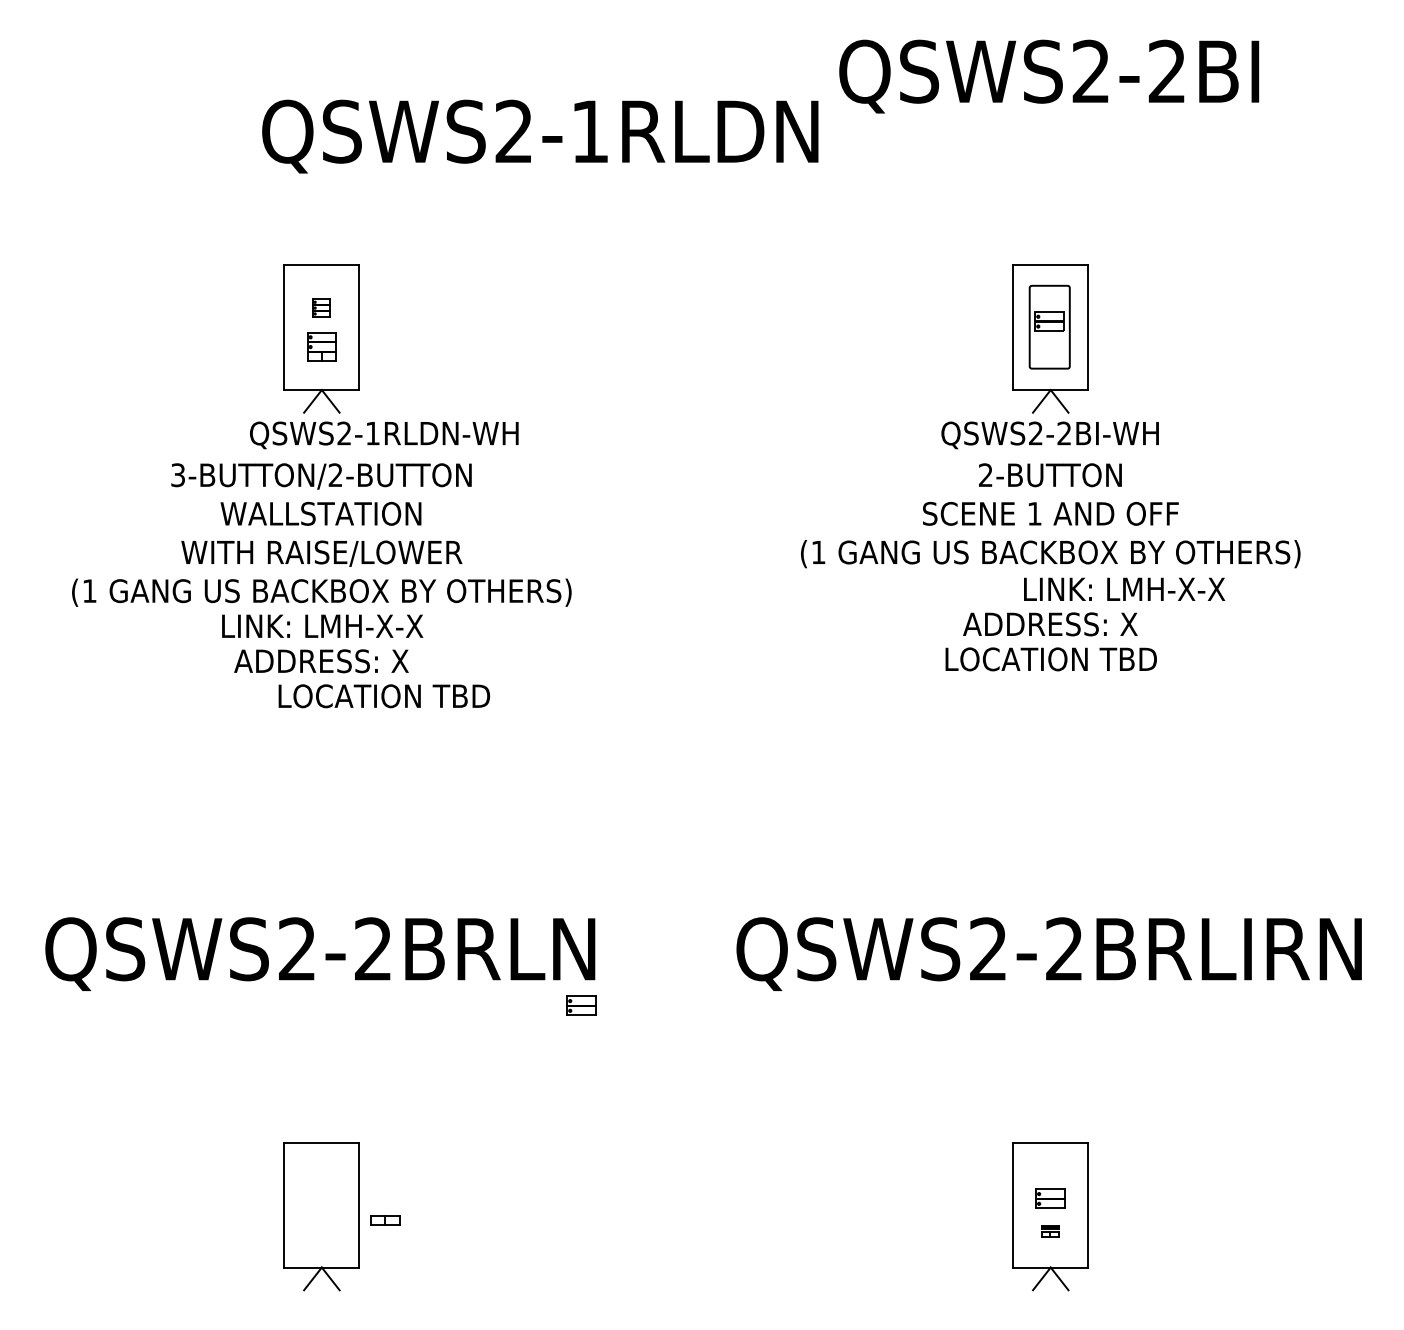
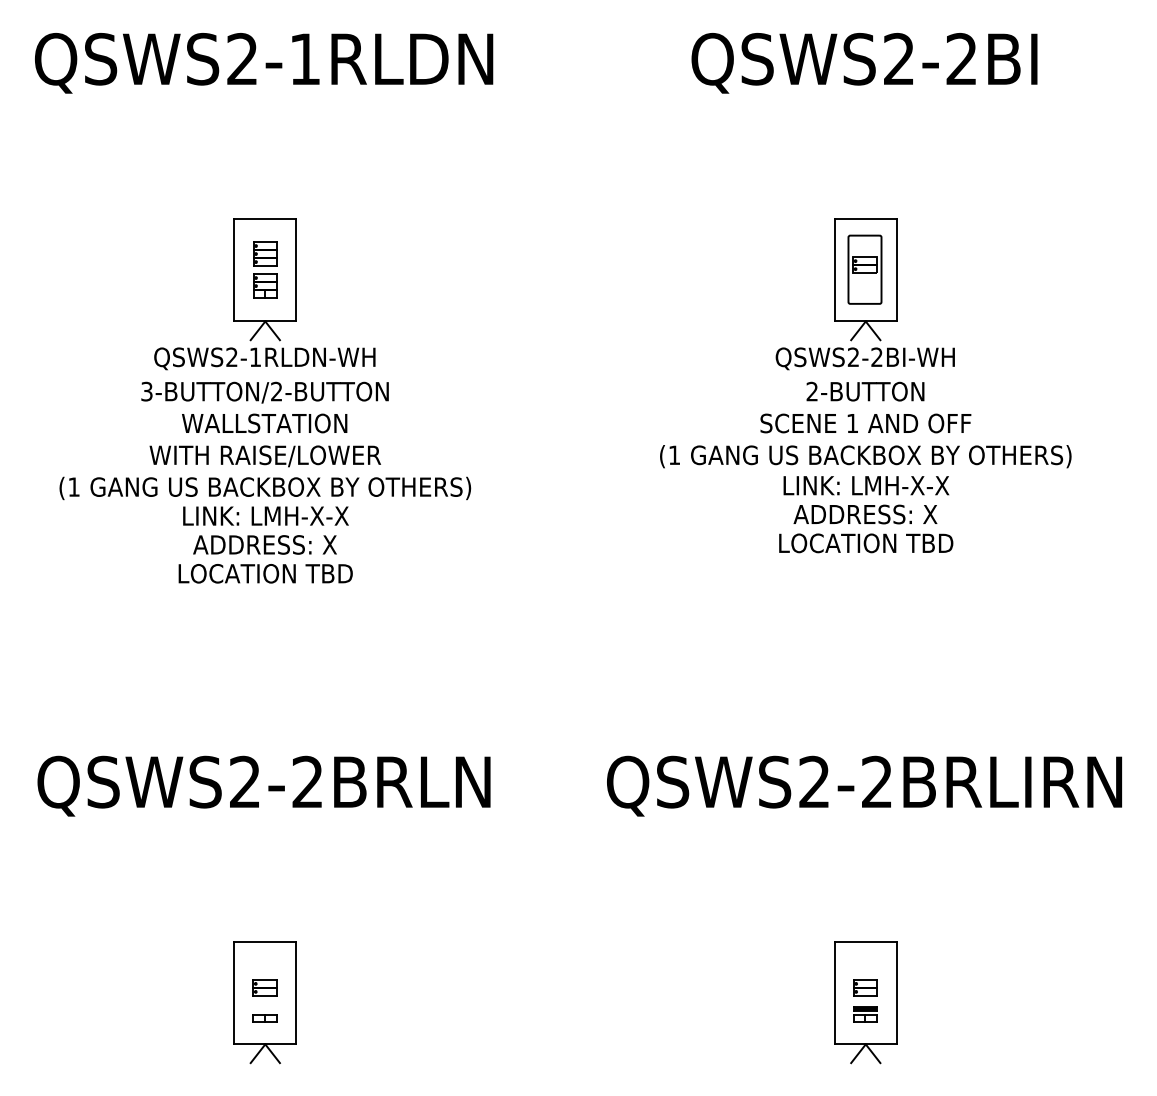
text: (540, 136) -> (264, 63), moved
part: (321, 307) -> (265, 253), size x1.67
text: (384, 435) -> (265, 358), moved
text: (1124, 588) -> (866, 484), moved
text: (384, 696) -> (265, 573), moved
part: (581, 1005) -> (265, 987), moved
part: (385, 1220) -> (265, 1018), moved
part: (1050, 1231) -> (865, 1014), size x1.67

